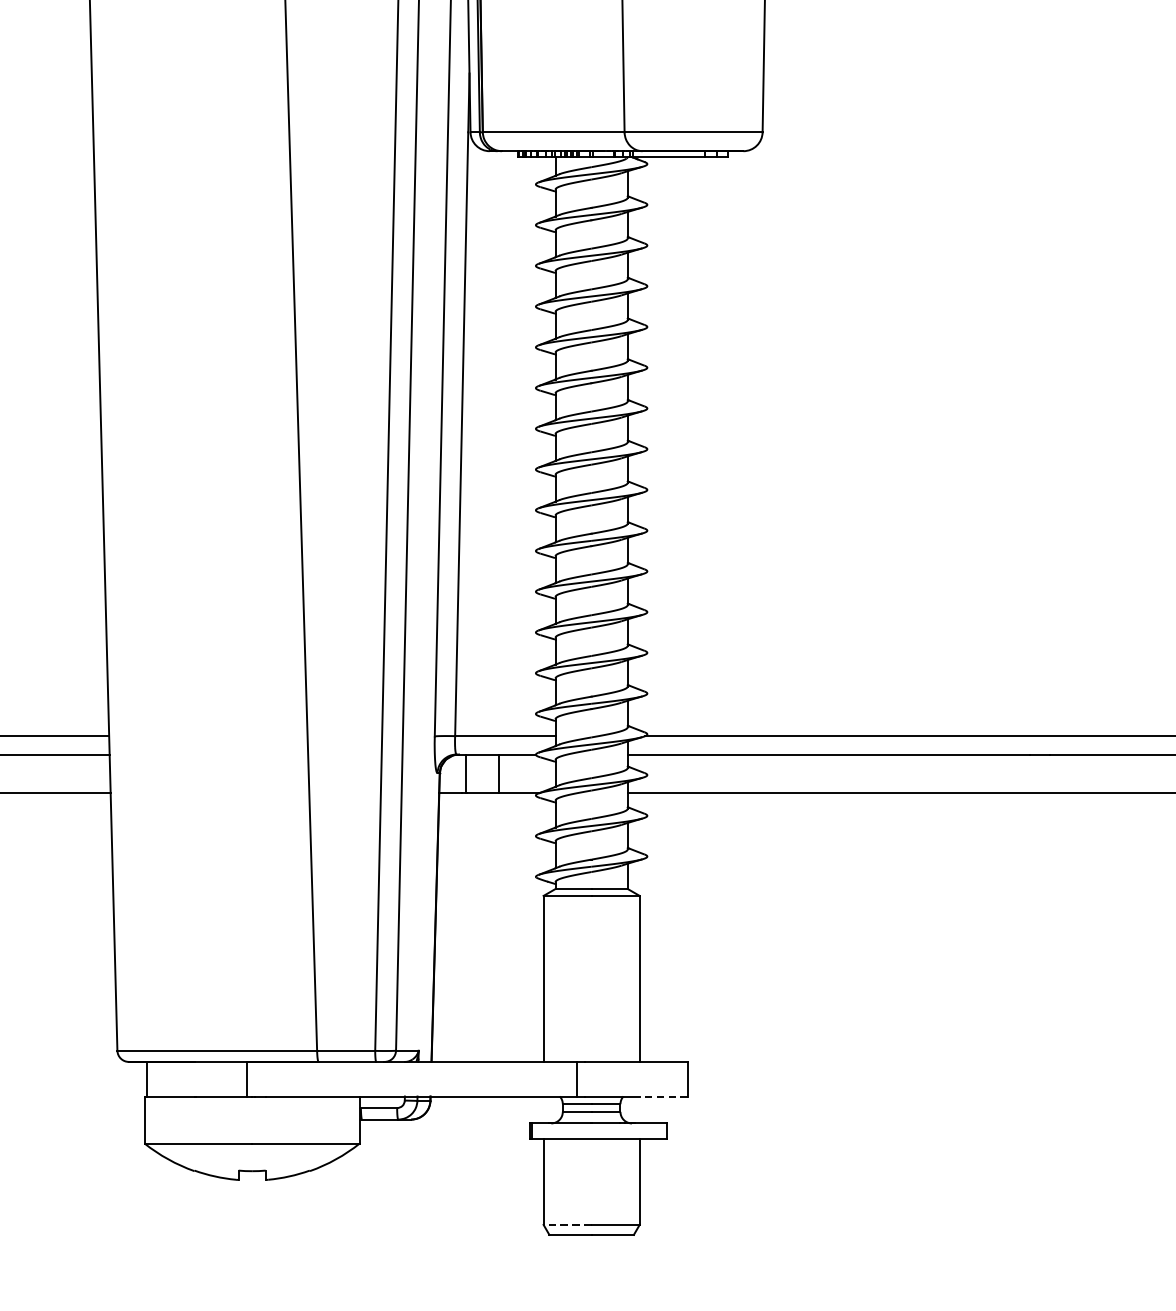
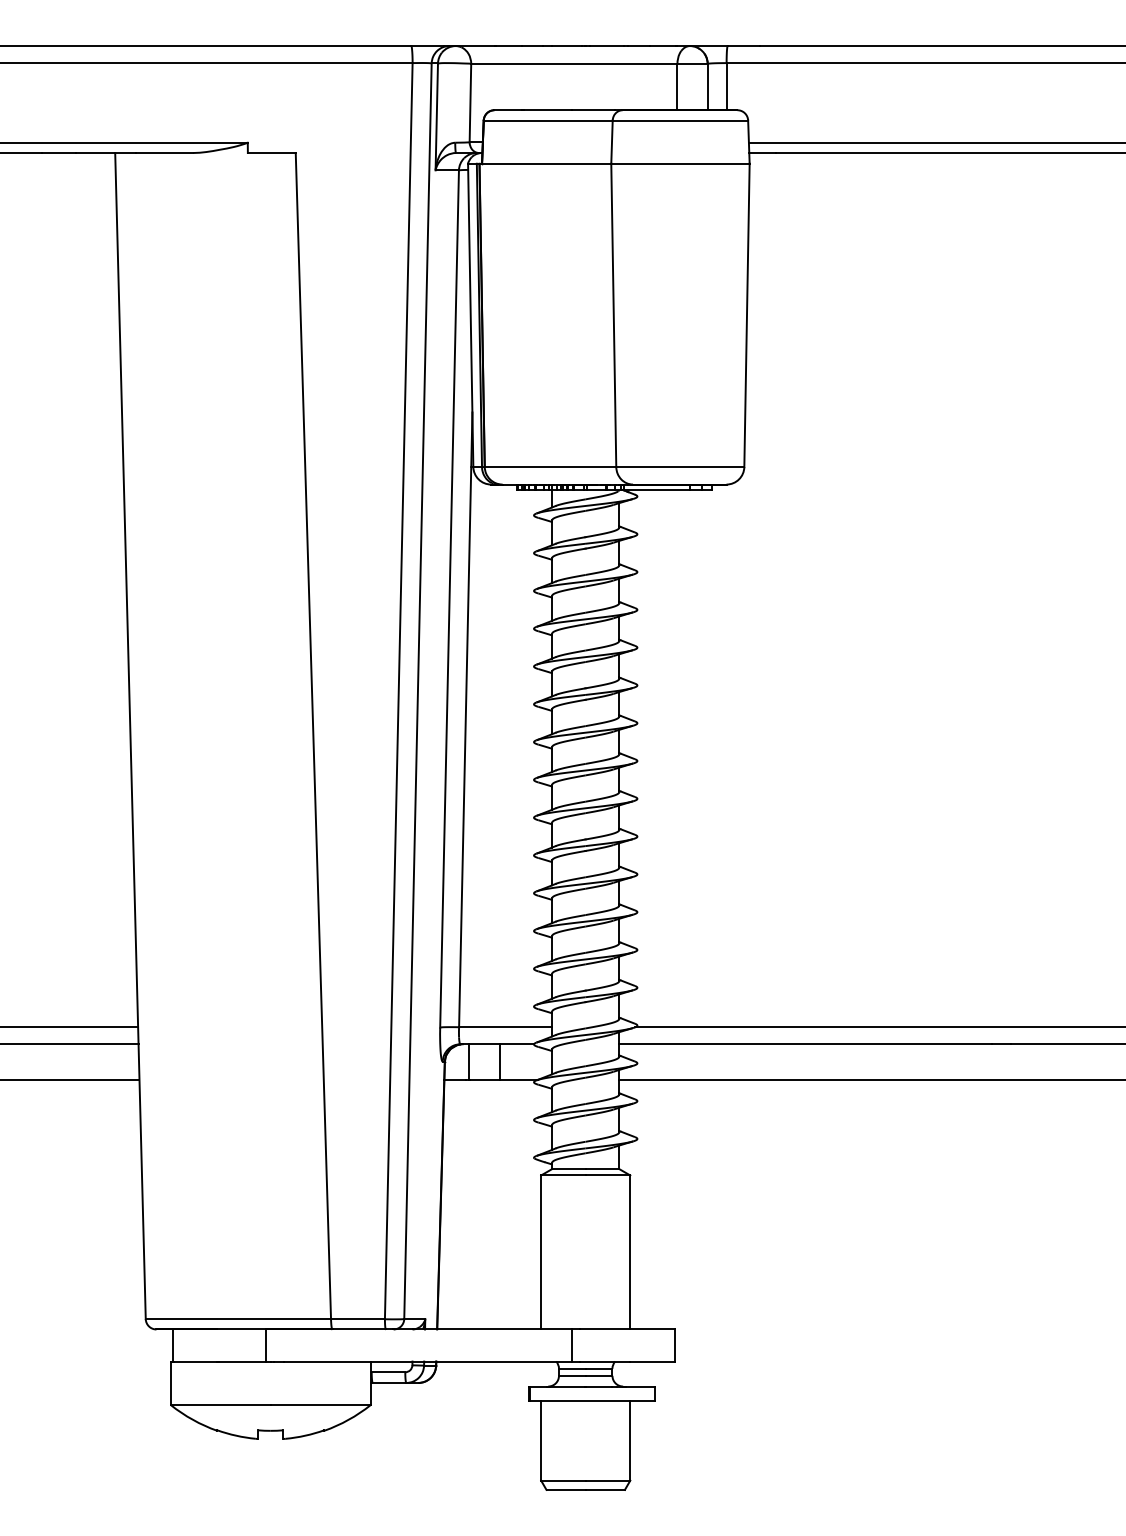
line: (663, 1096) -> (652, 1361), dashed -> solid
line: (566, 1224) -> (562, 1480), dashed -> solid

